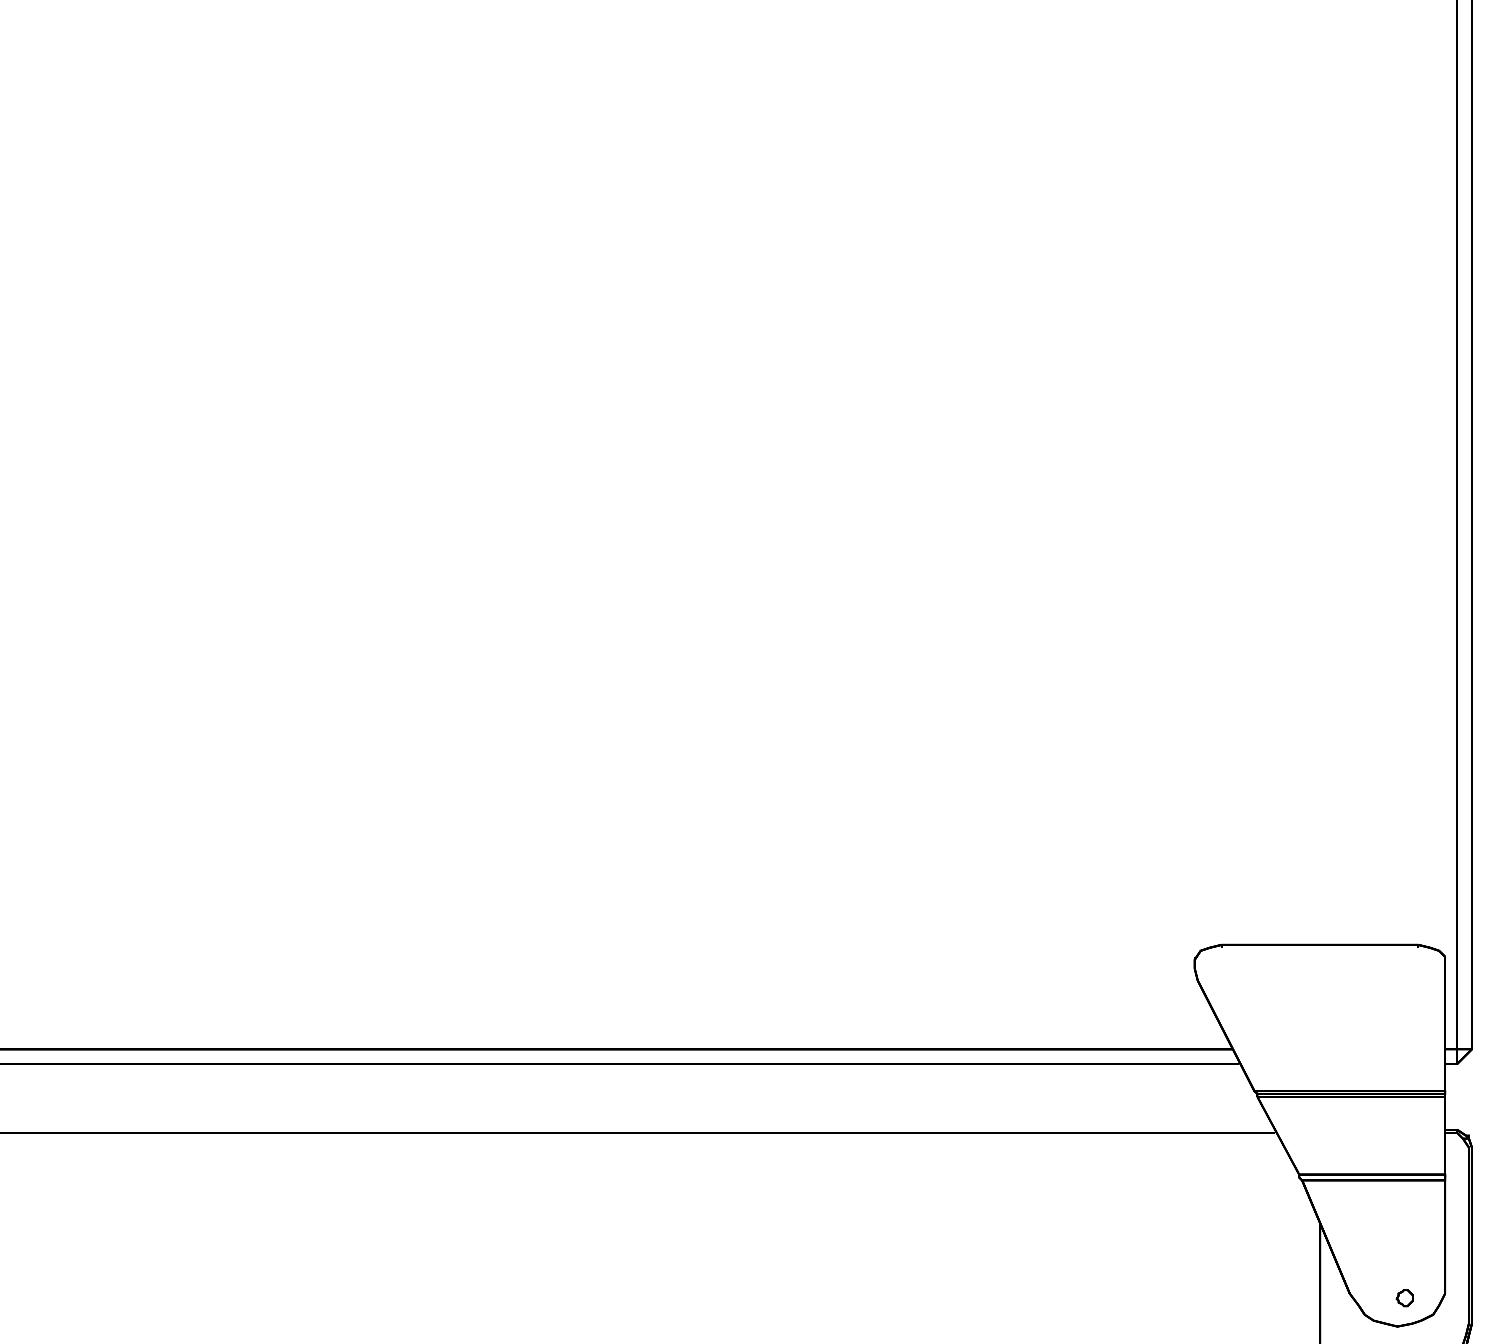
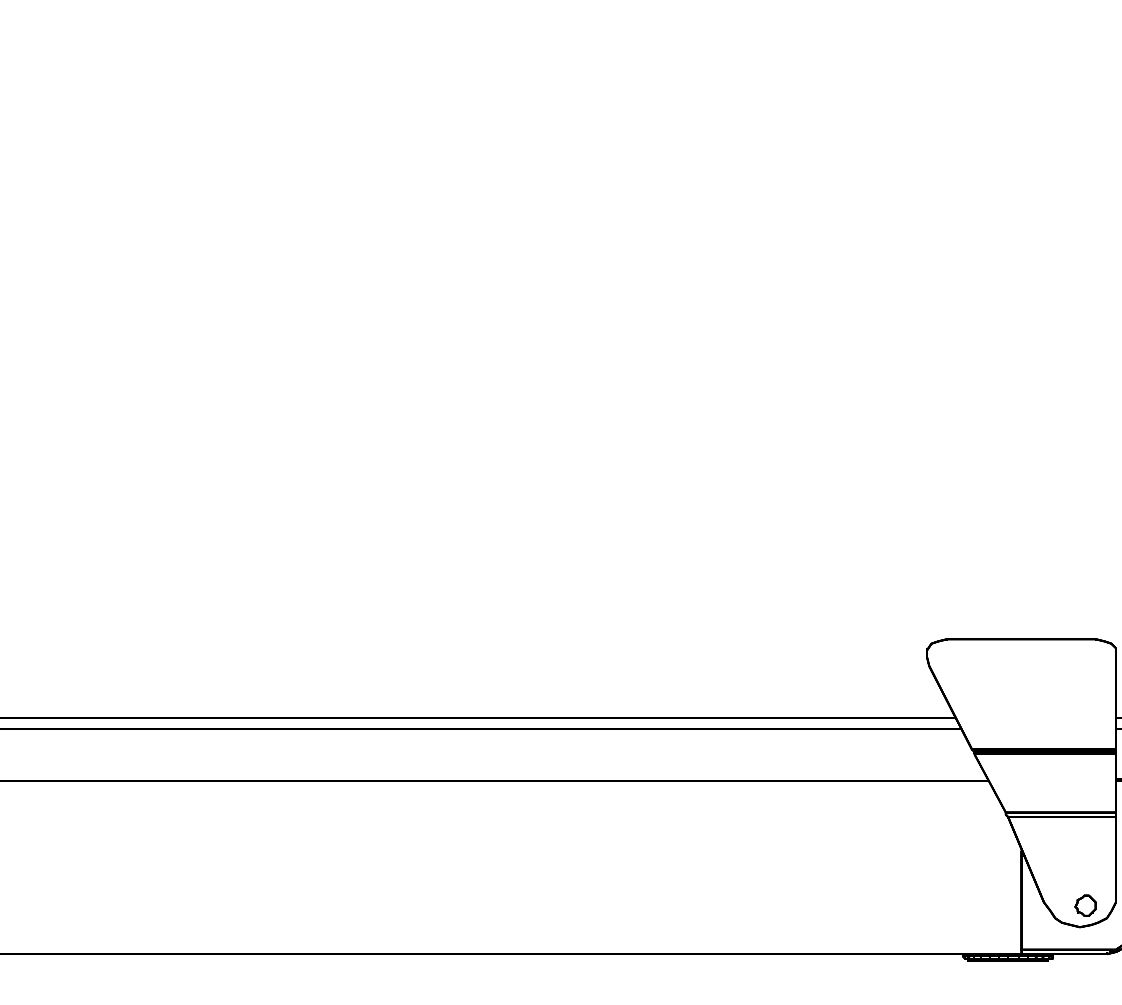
part: (1404, 1297) -> (1085, 905), size x1.67

